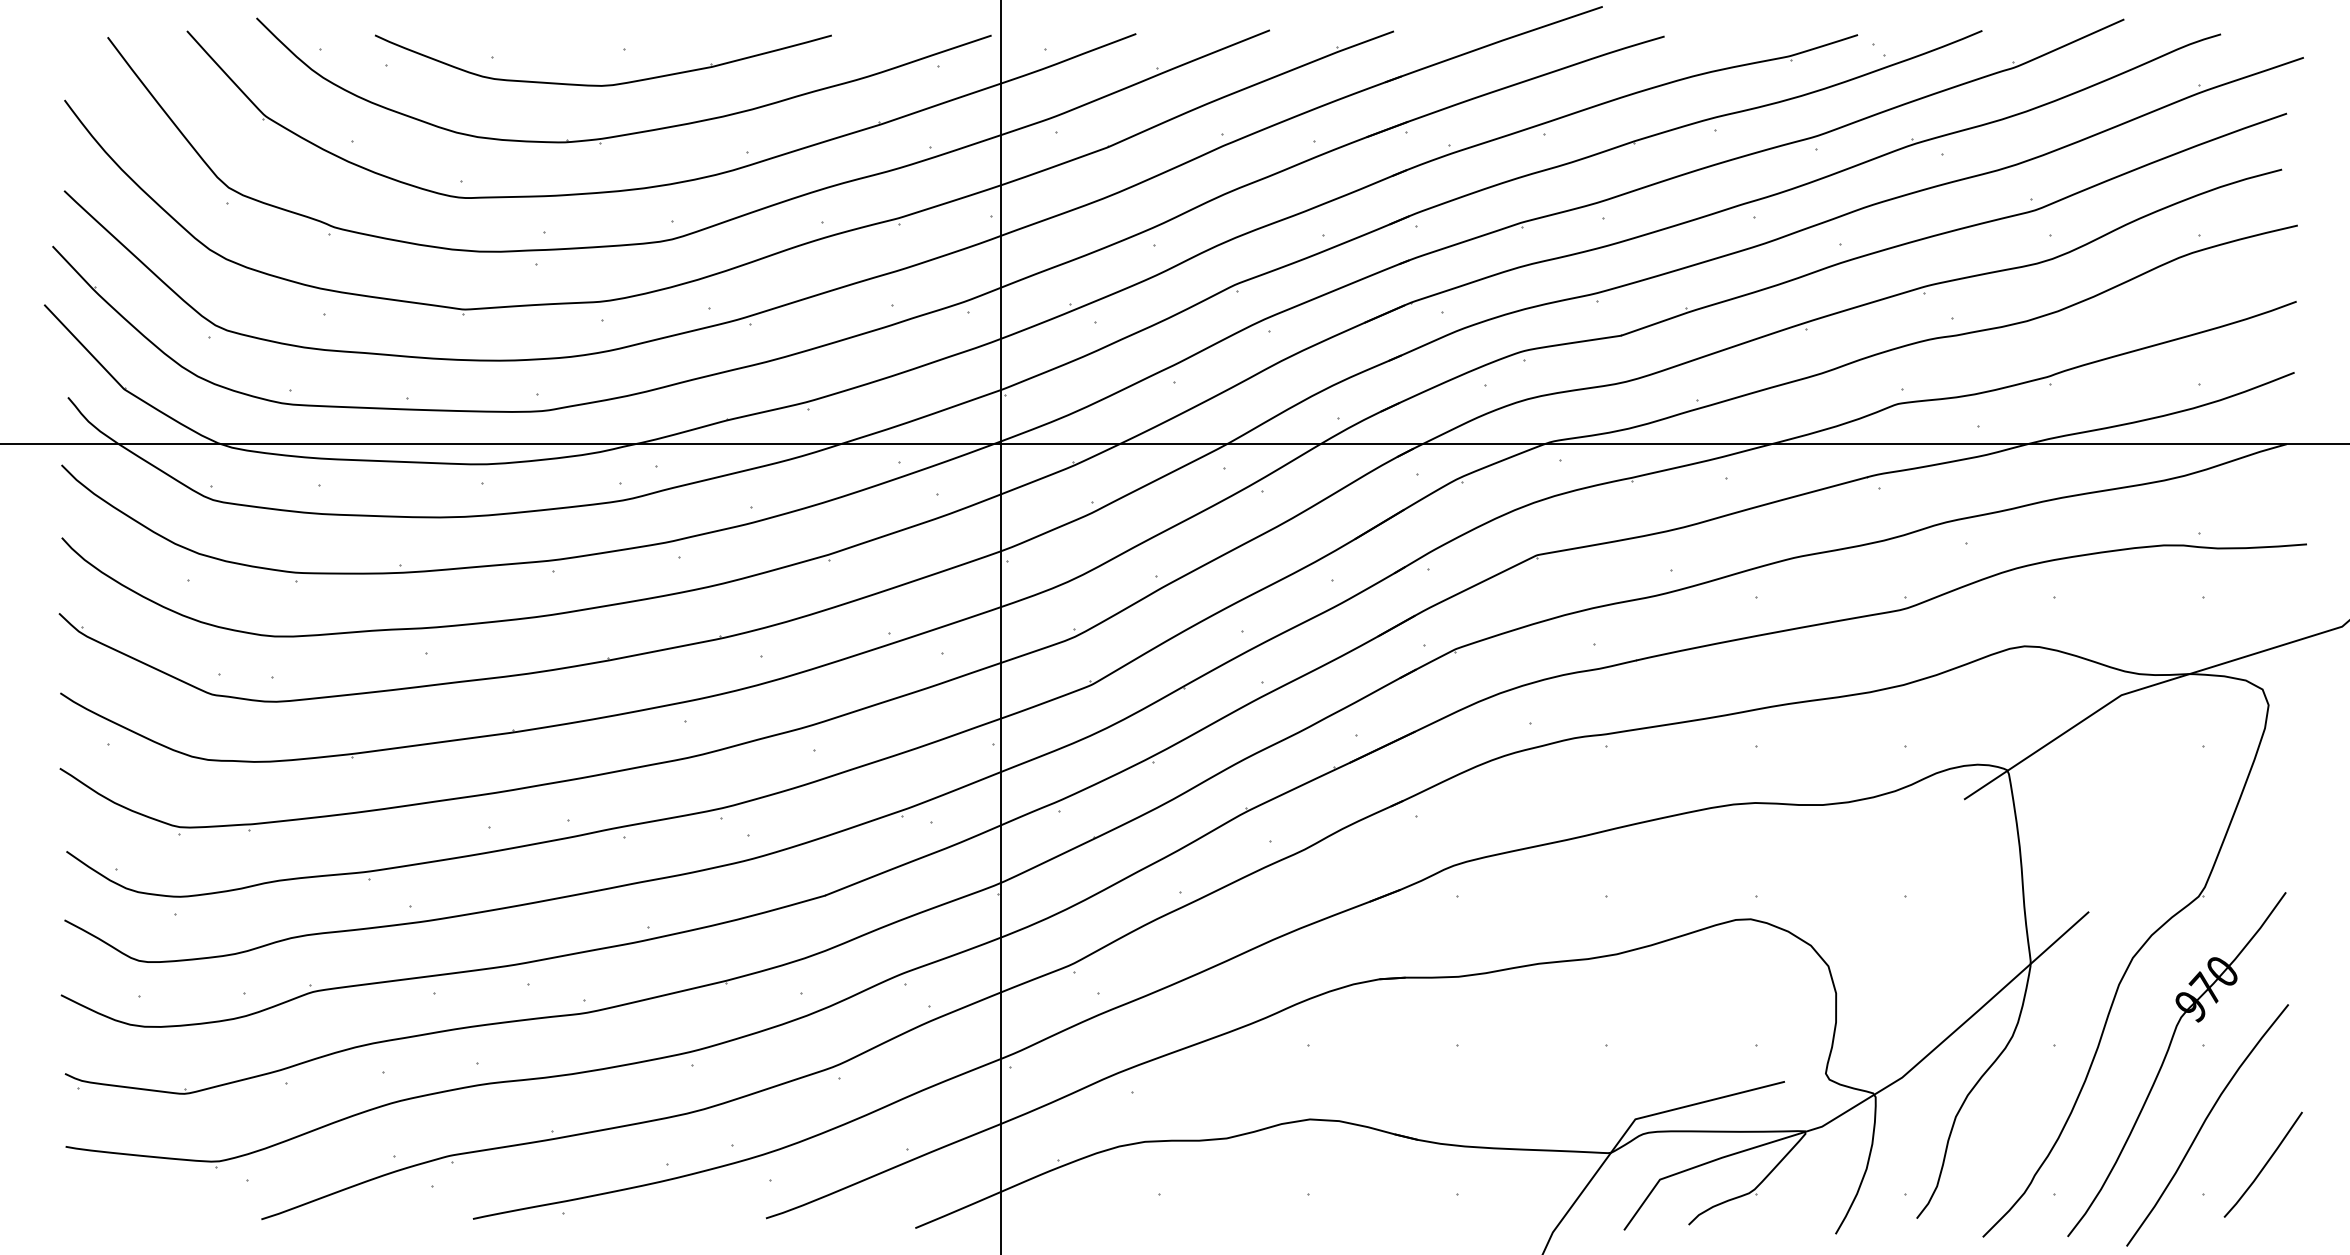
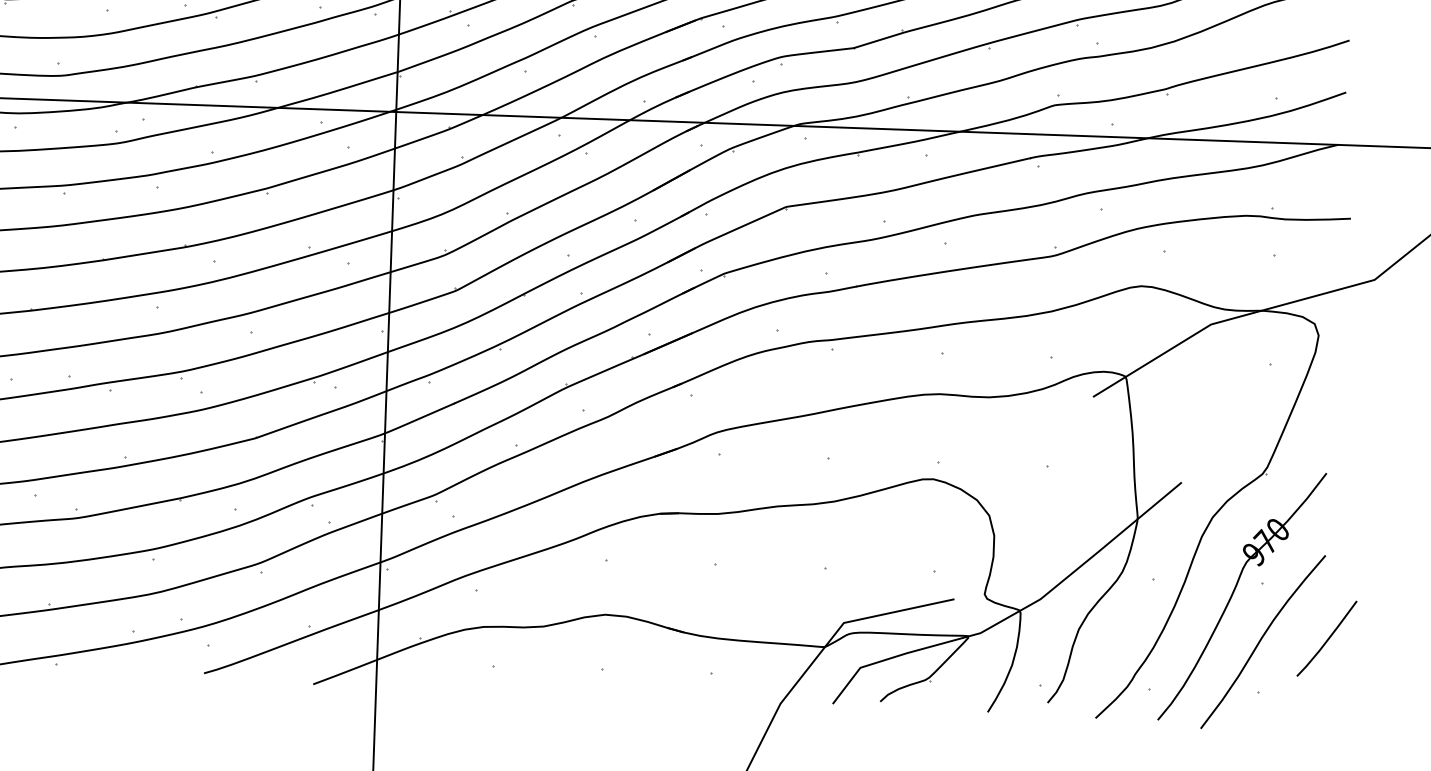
line: (2264, 1164) -> (1327, 638), moved

